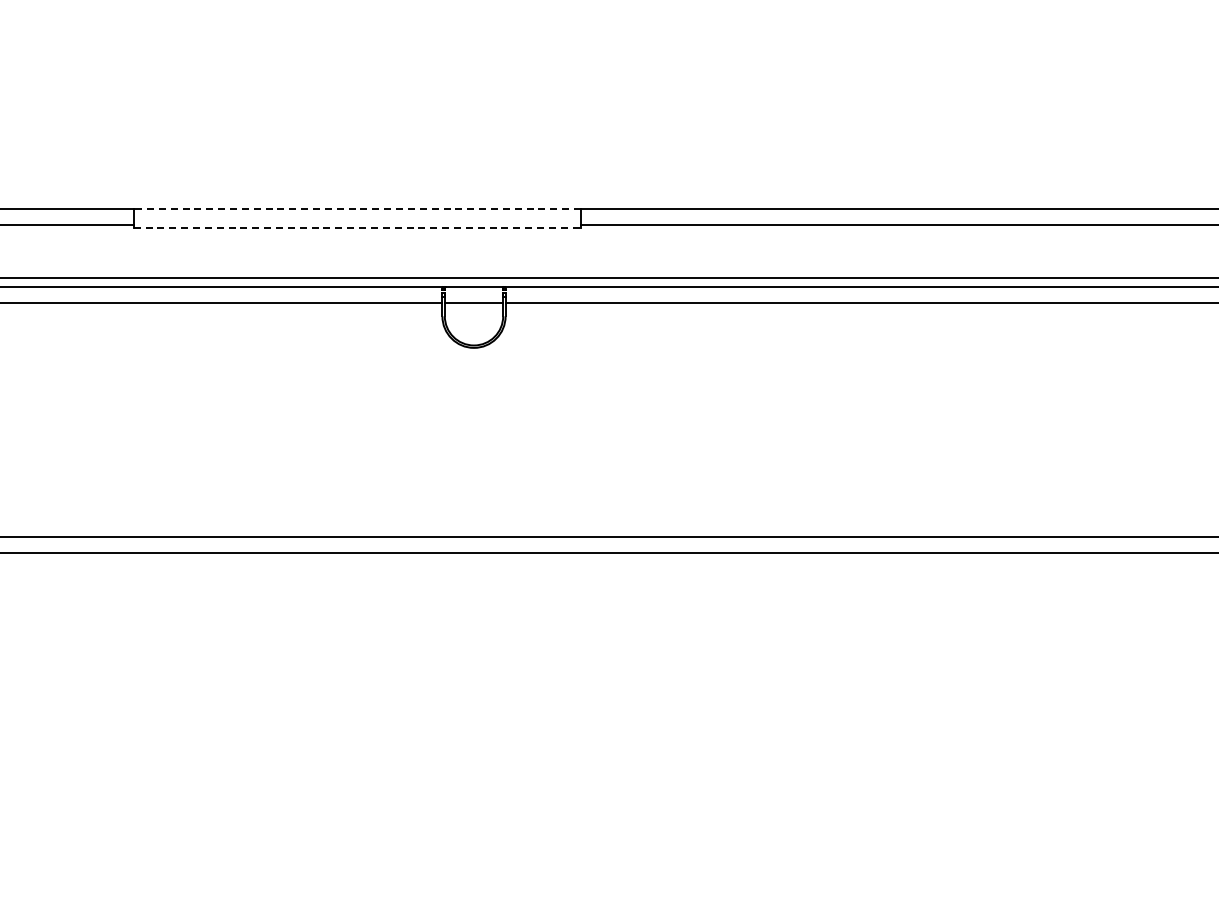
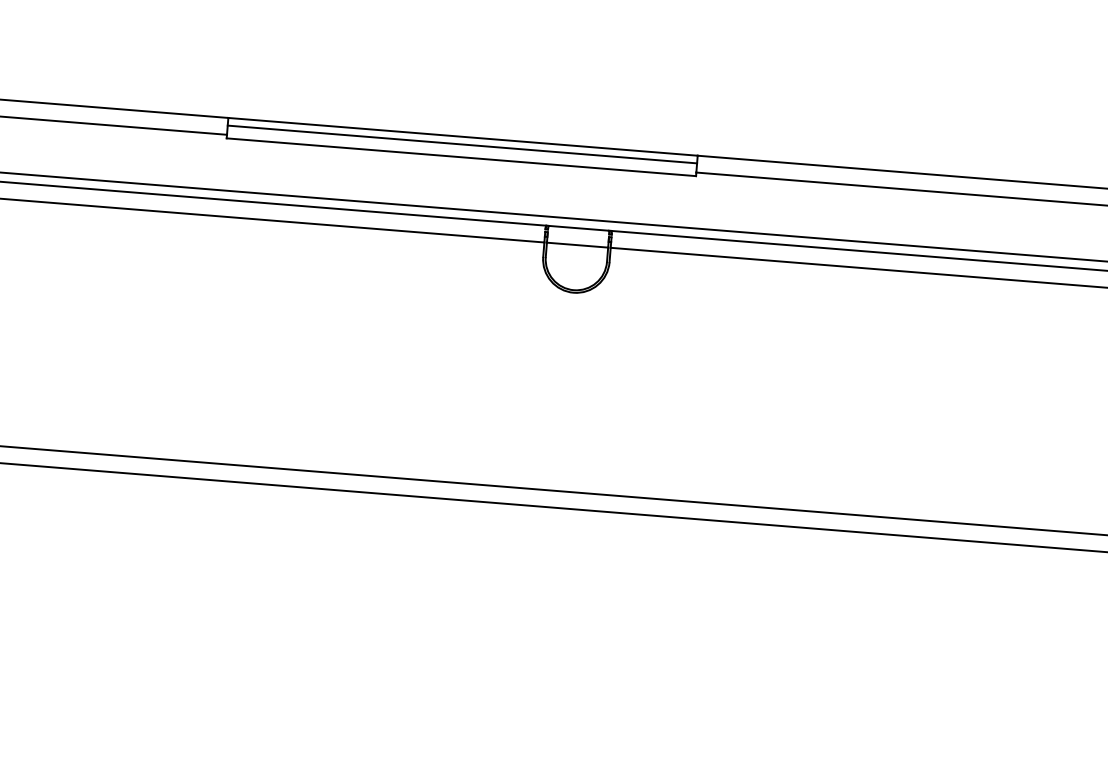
line: (357, 208) -> (463, 136), dashed -> solid
line: (356, 216) -> (461, 144), added
line: (357, 228) -> (461, 157), dashed -> solid

